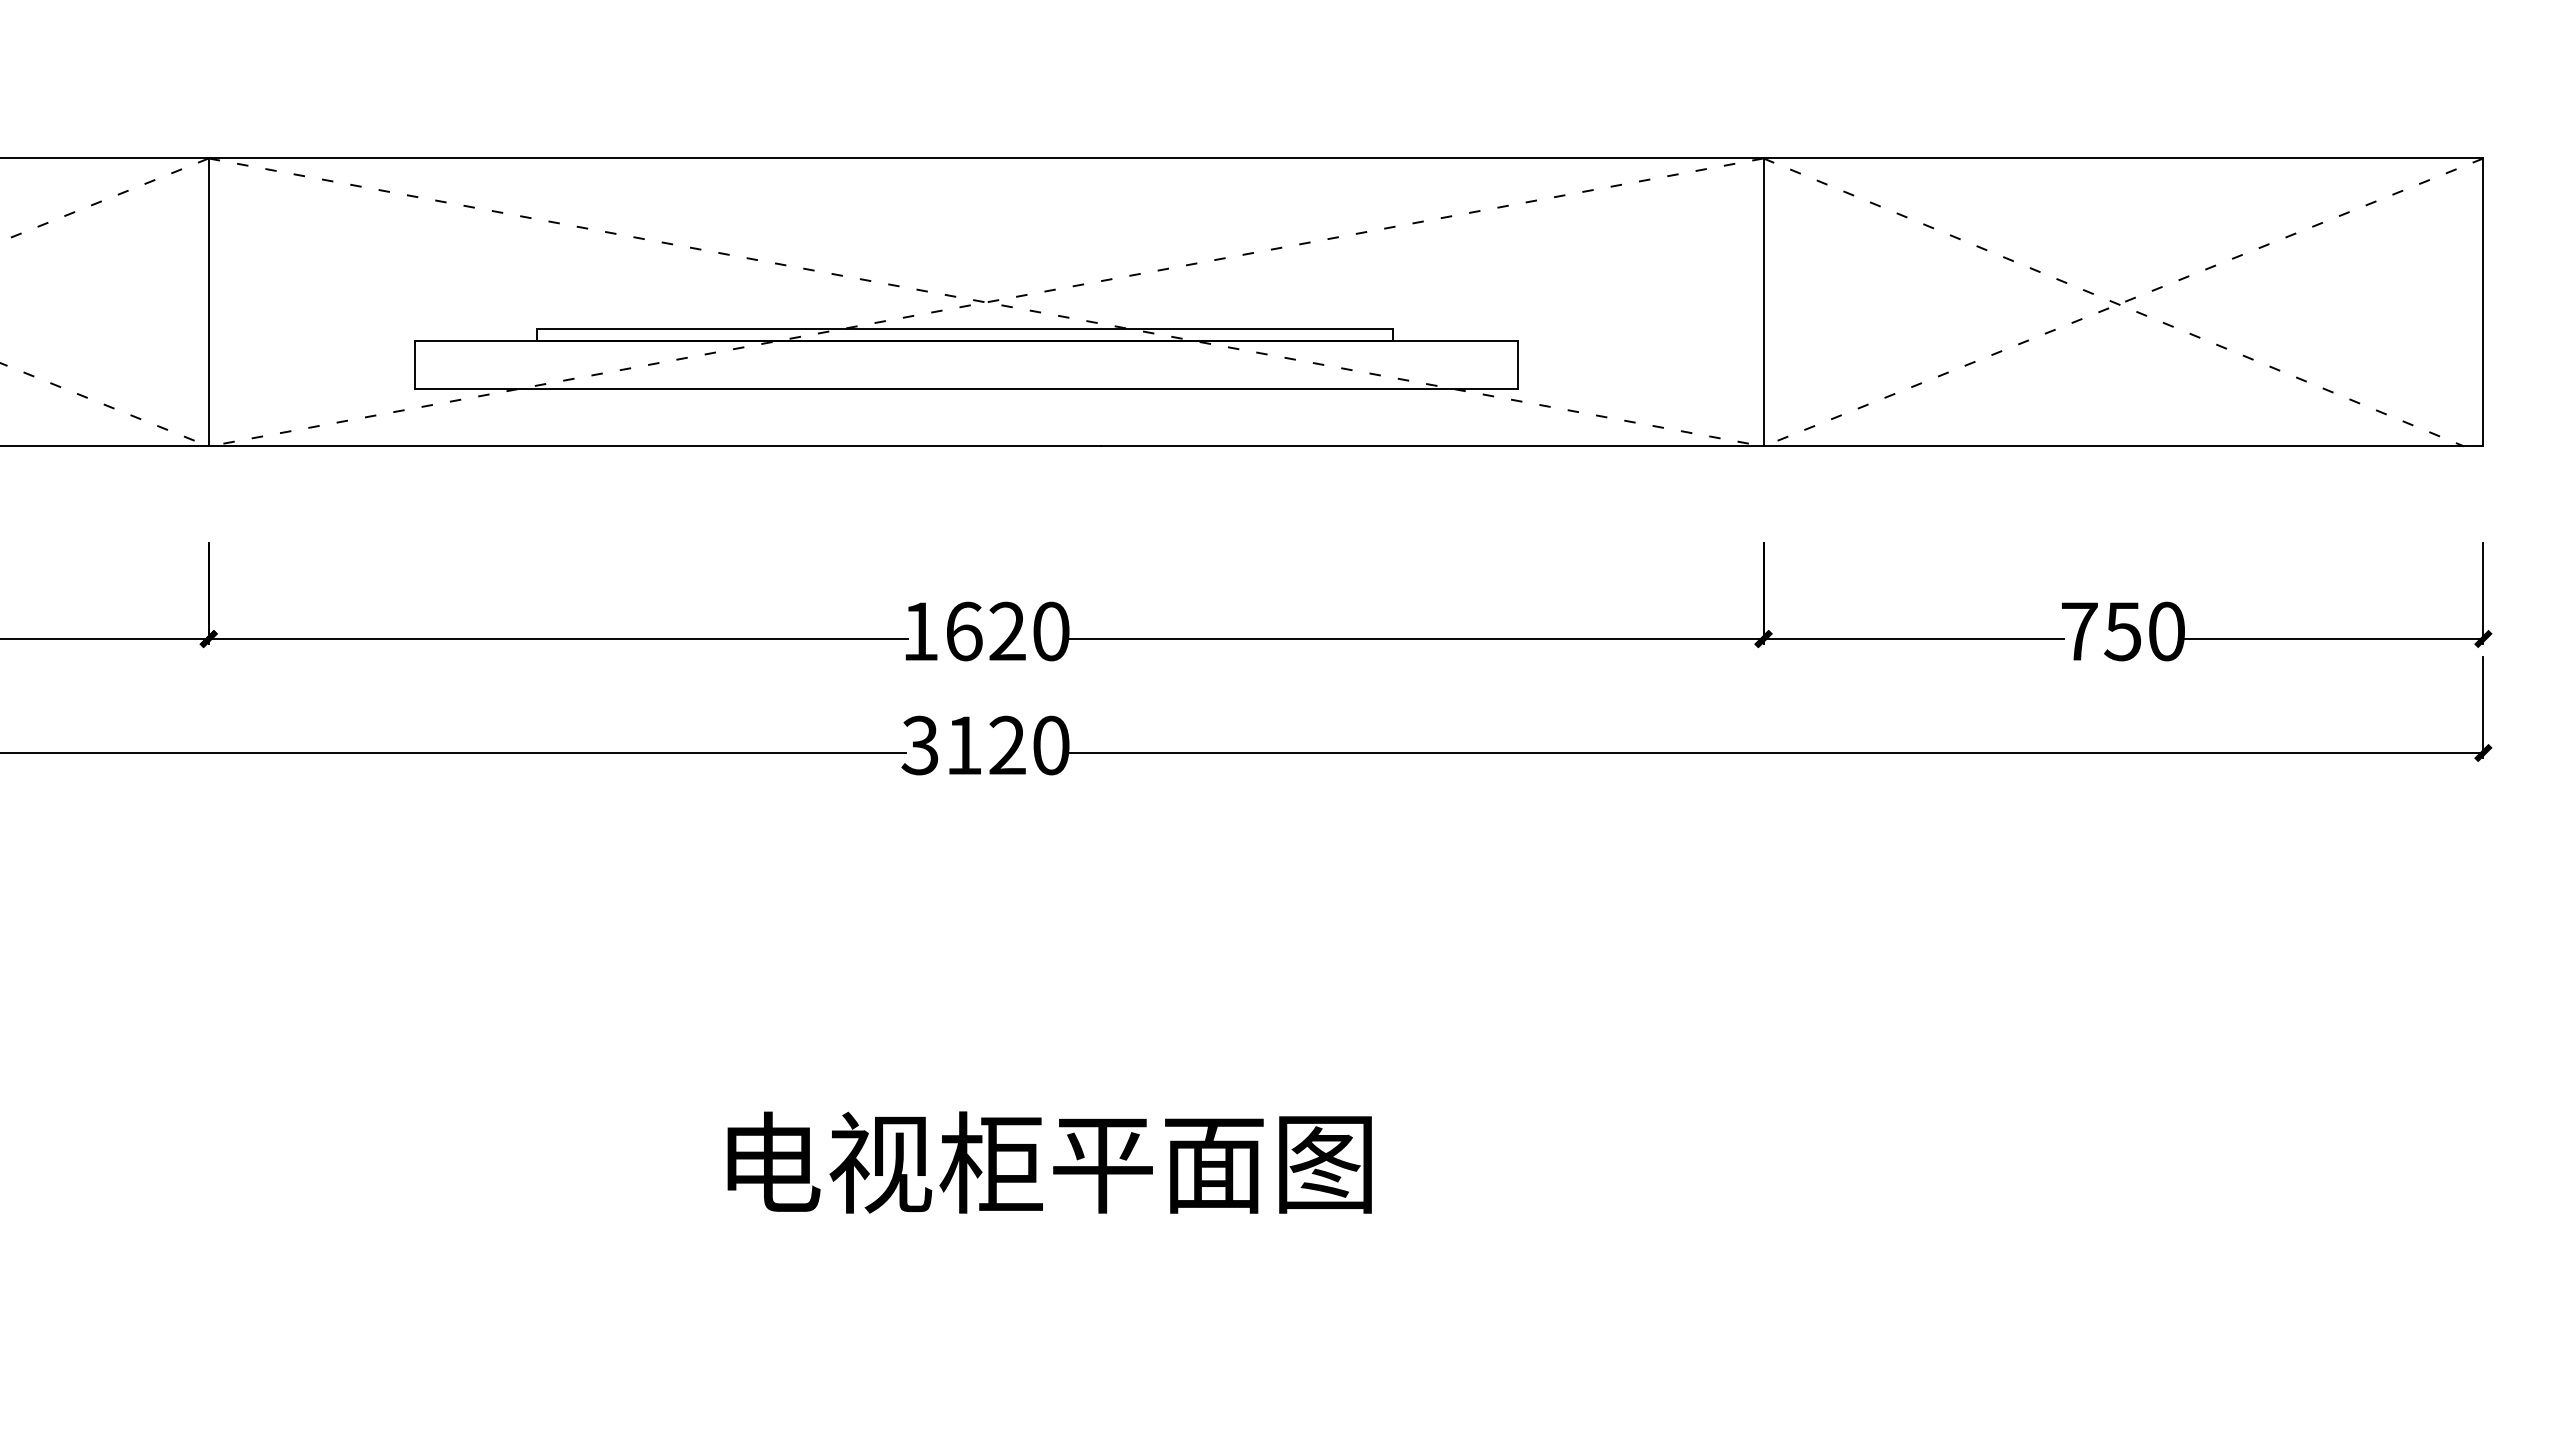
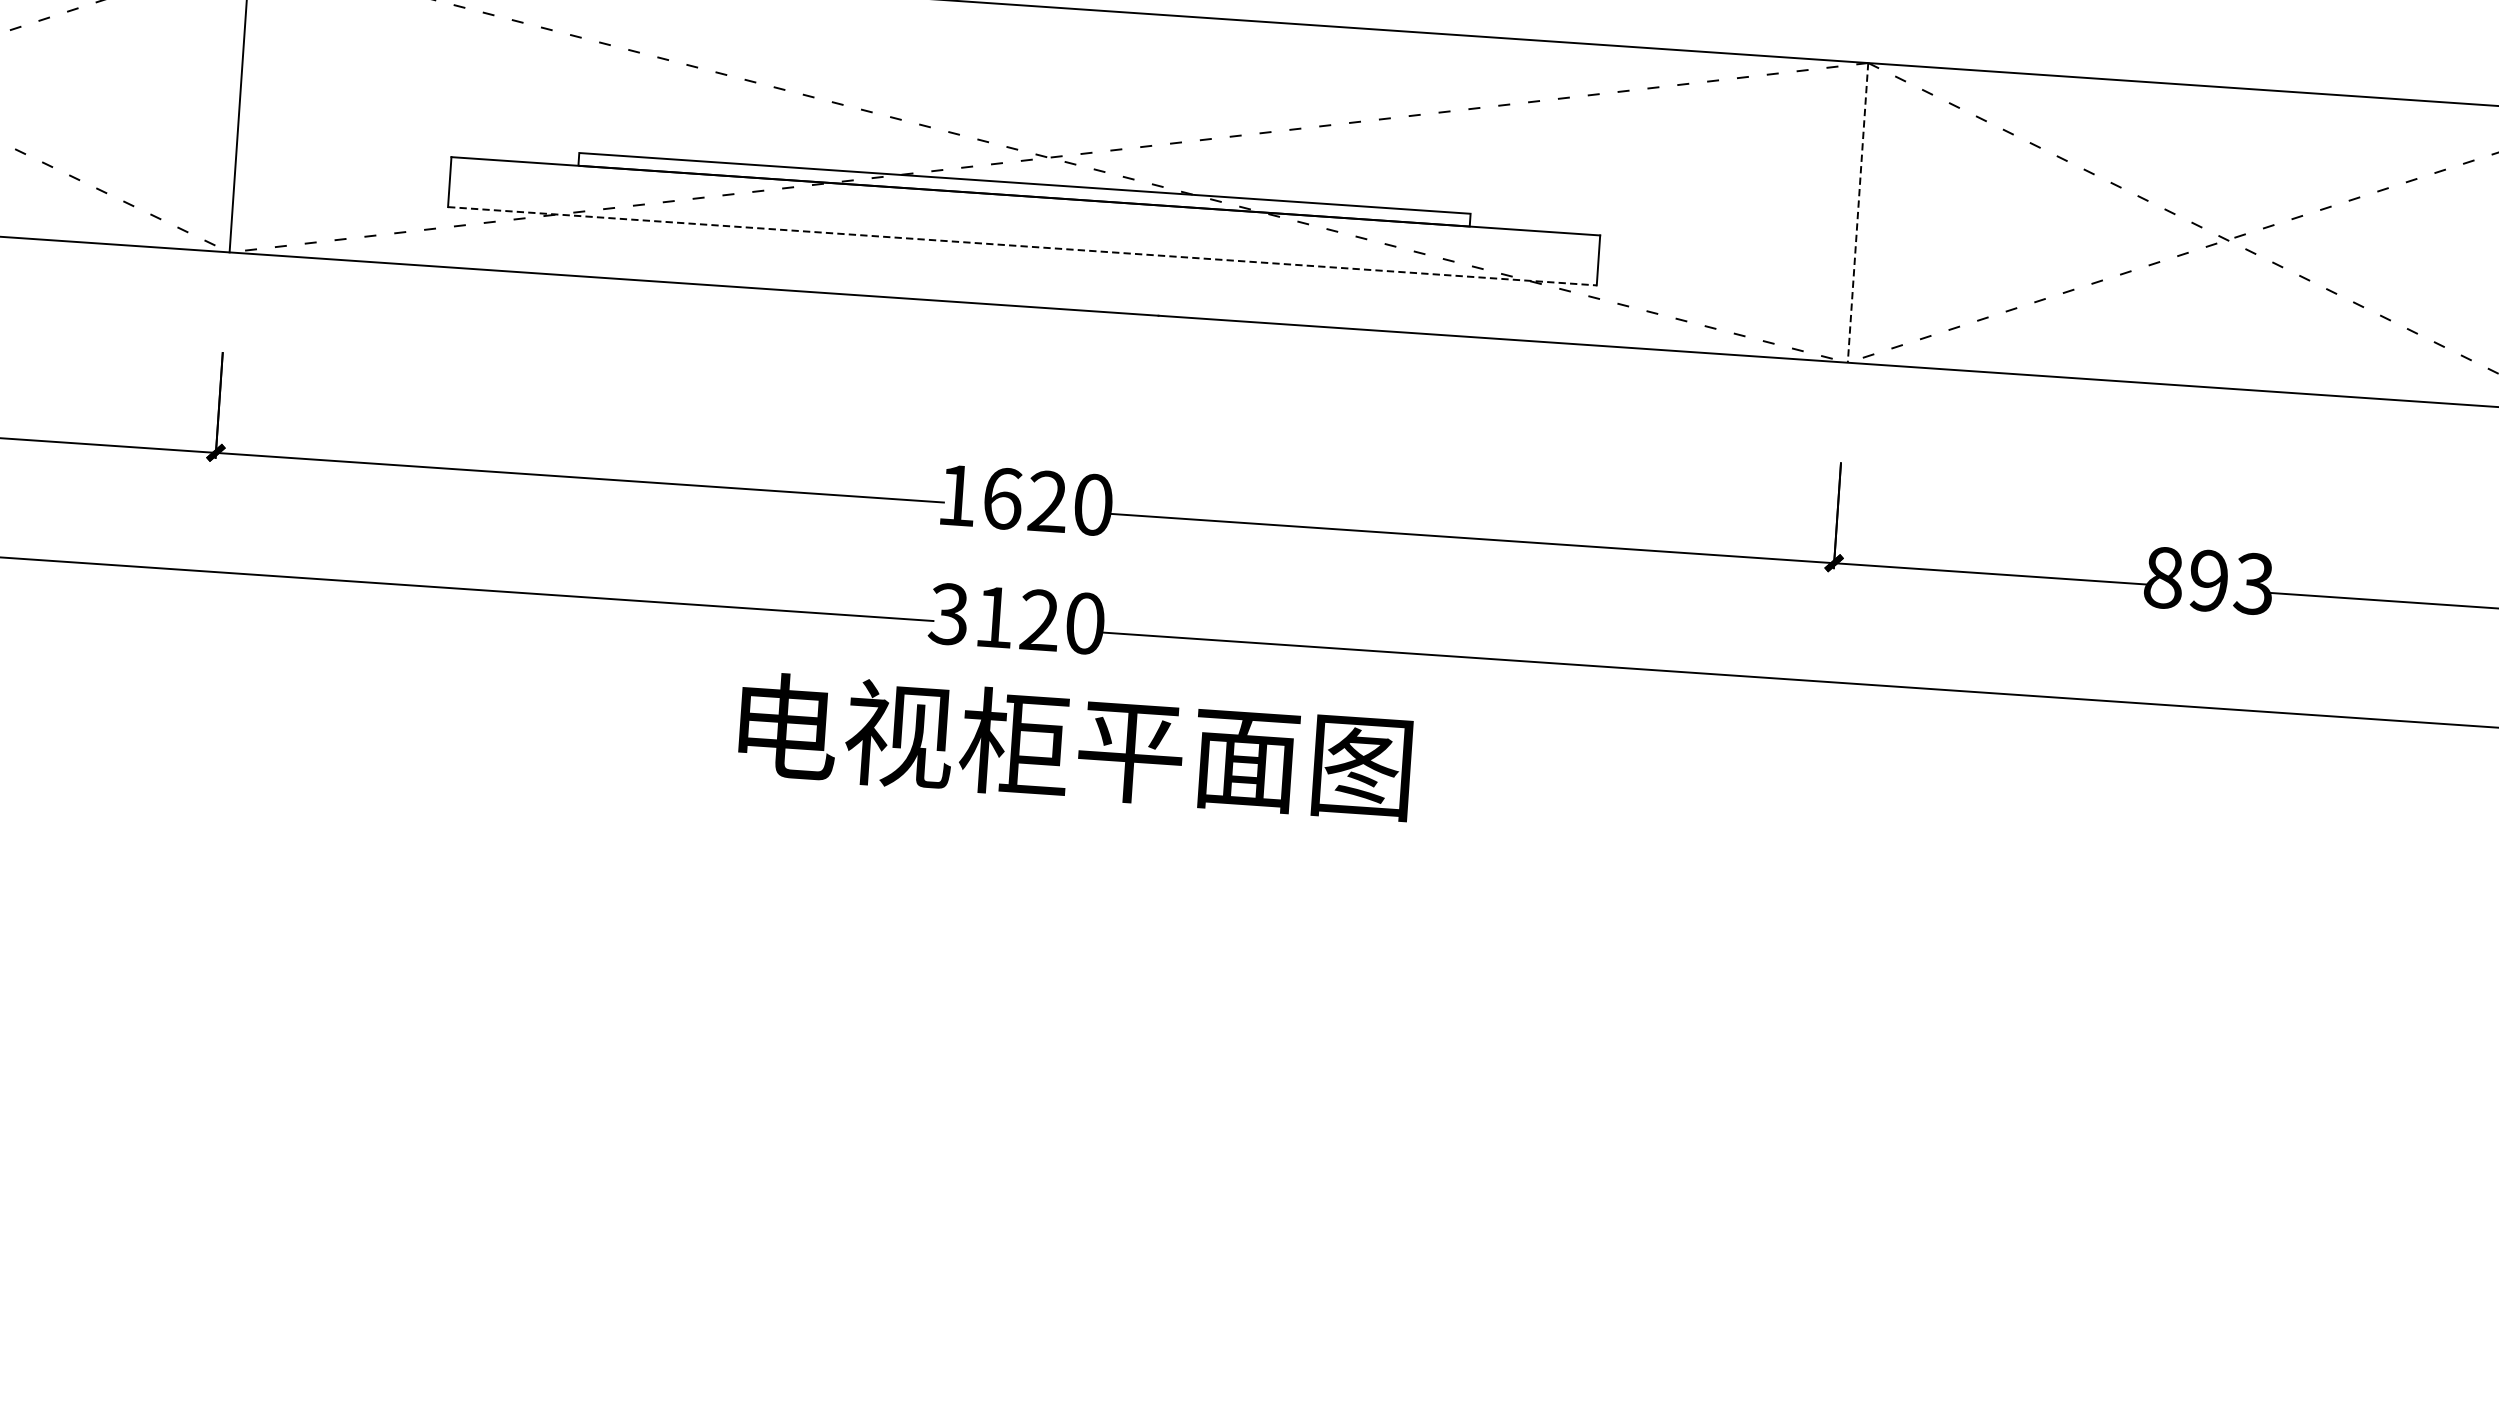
line: (1763, 302) -> (1857, 212), solid -> dashed
line: (966, 388) -> (1022, 245), solid -> dashed
text: (2122, 631) -> (2208, 580), 750 -> 893
text: (1049, 1162) -> (1075, 746), moved

